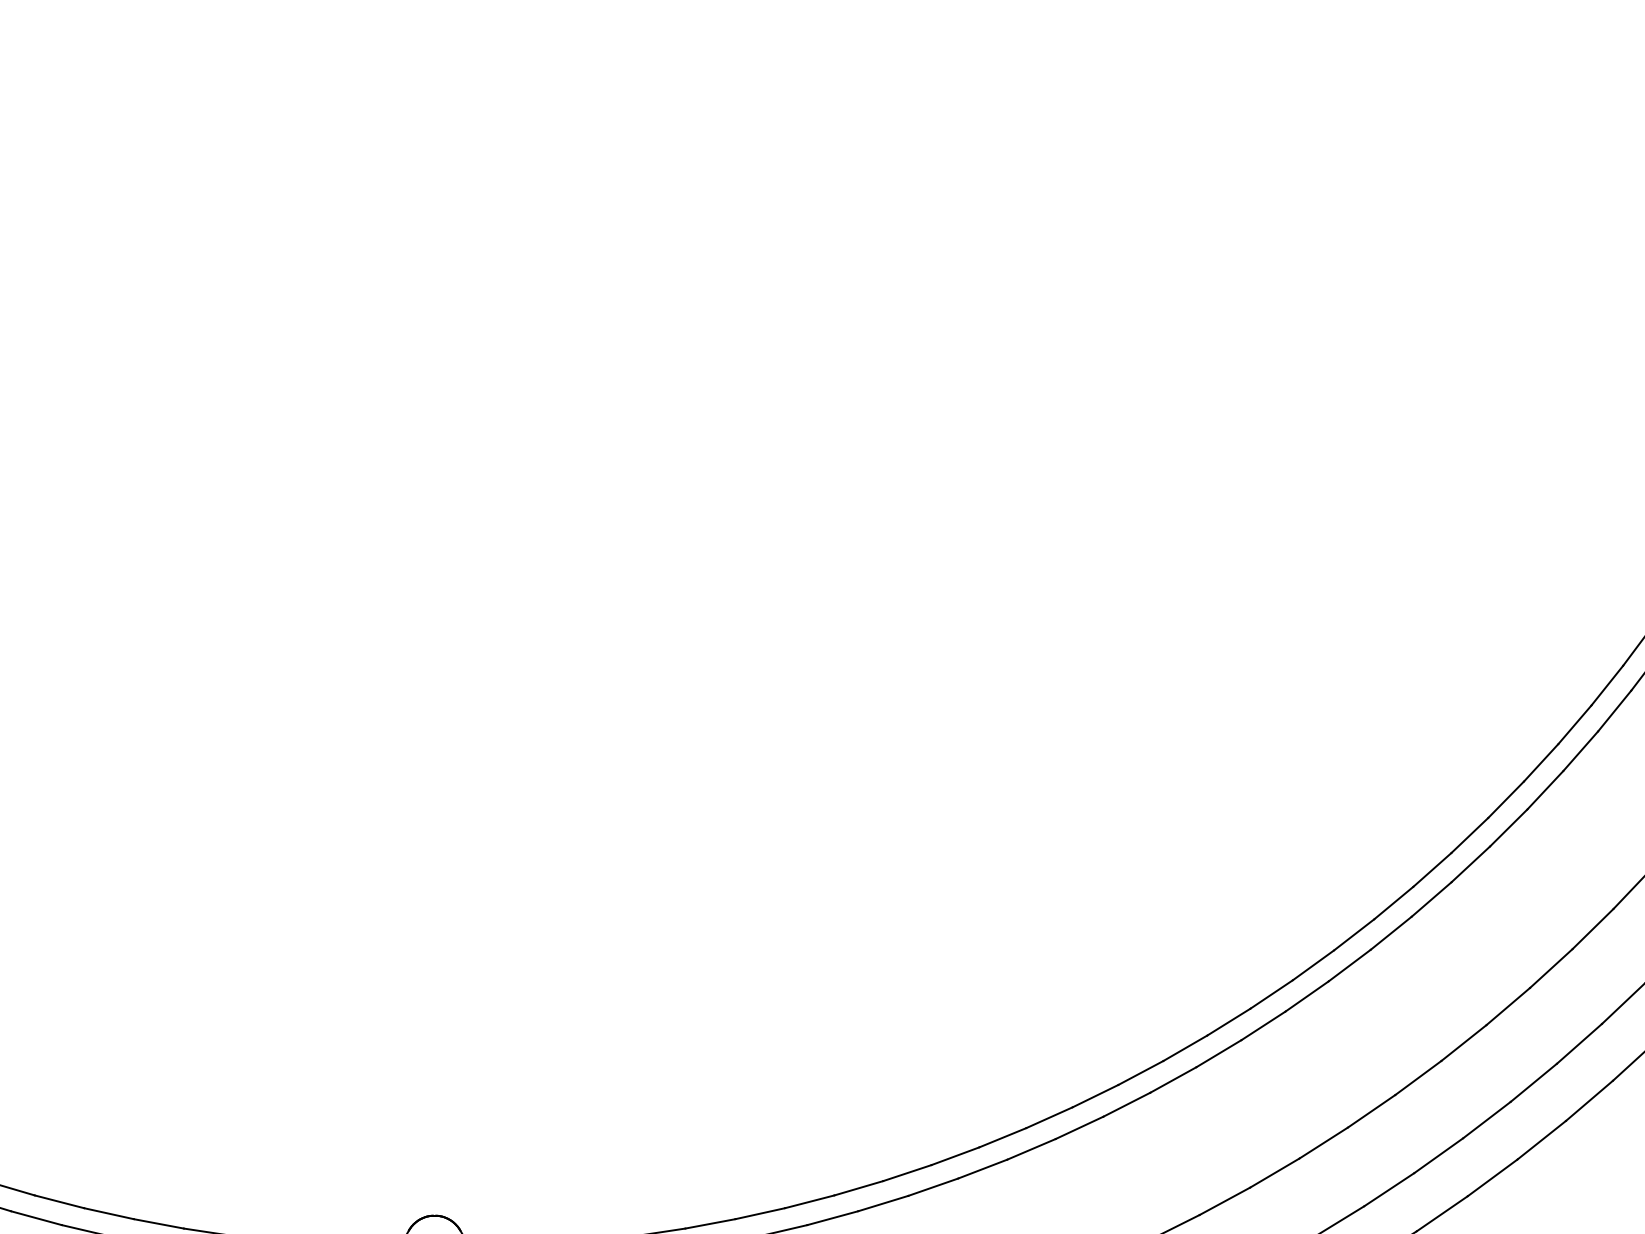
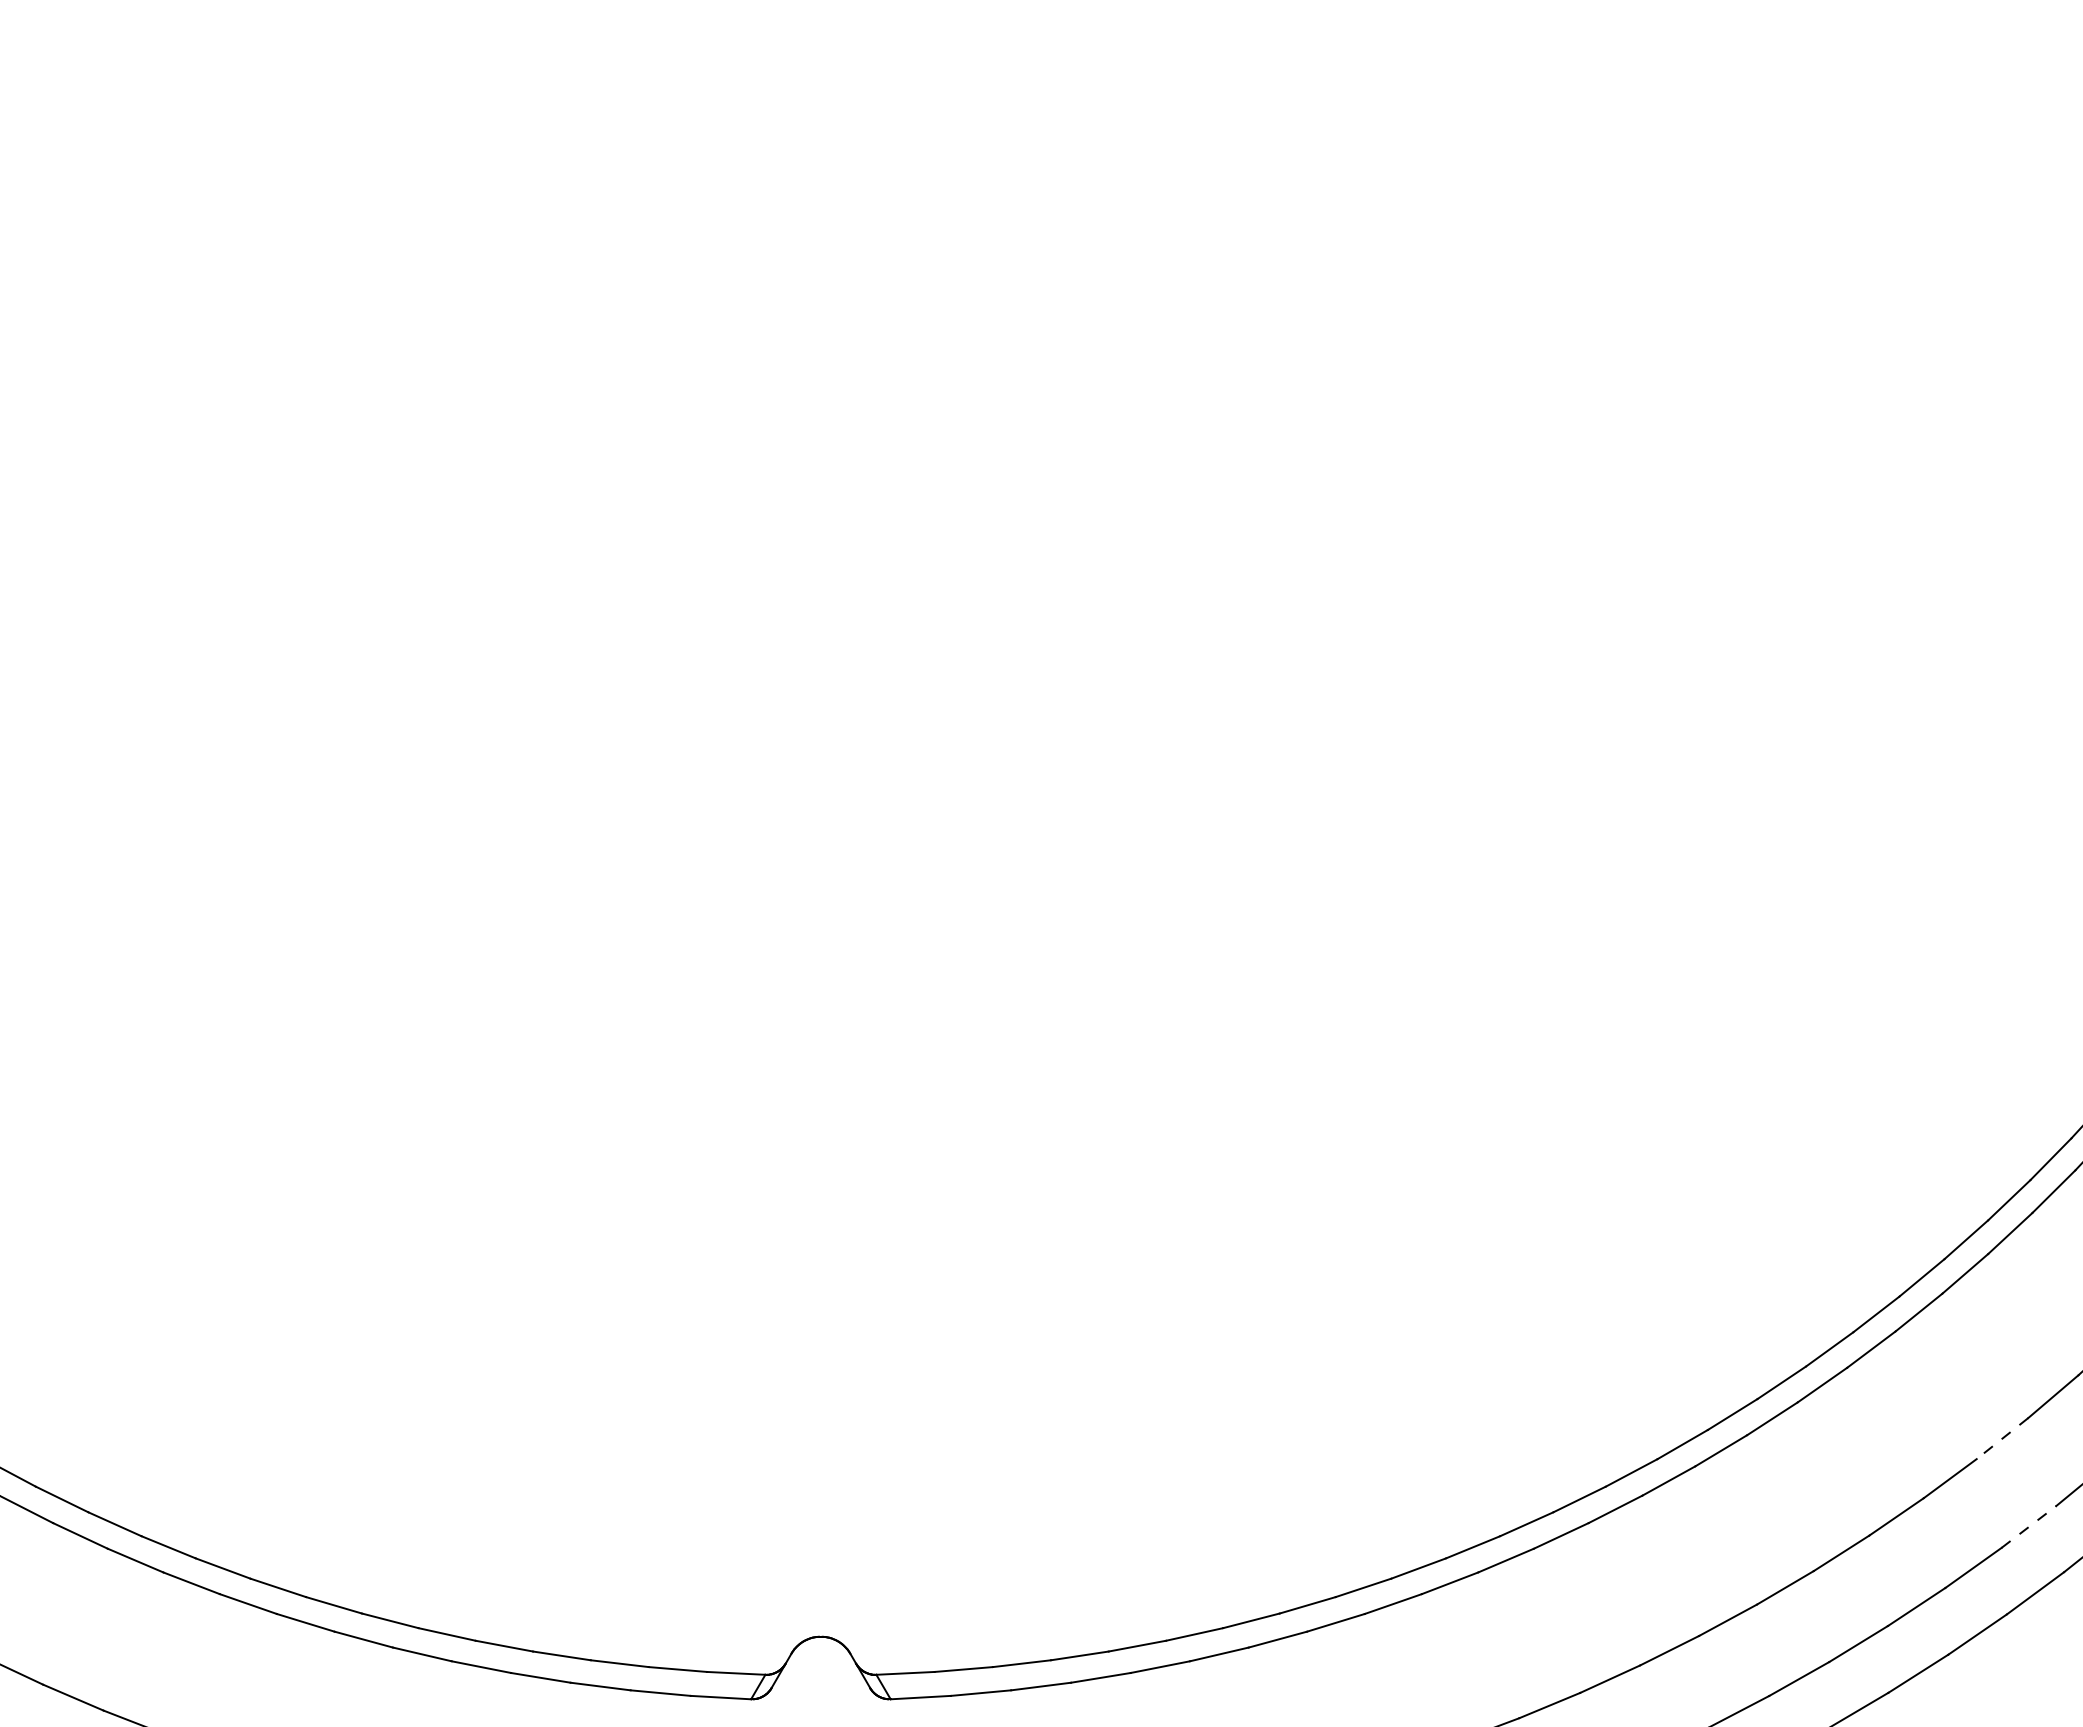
line: (1463, 1042) -> (2002, 1438), solid -> dashed
line: (1487, 1119) -> (2029, 1526), solid -> dashed

